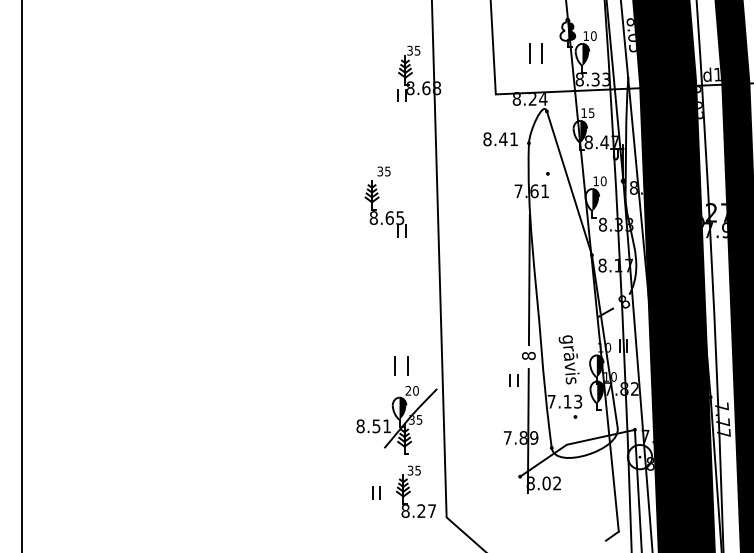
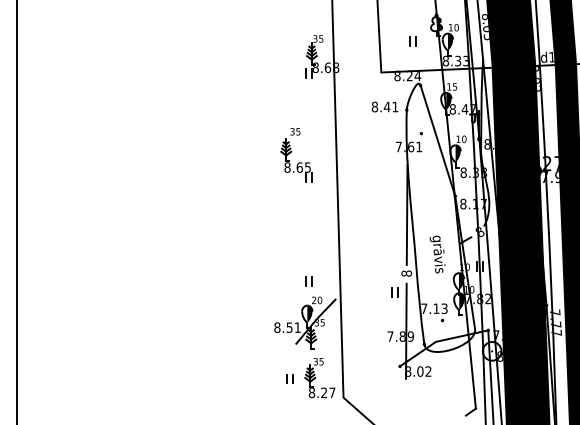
part: (536, 54) -> (412, 41), size x0.62
text: (568, 359) -> (437, 254), moved
part: (401, 366) -> (308, 281), size x0.62

